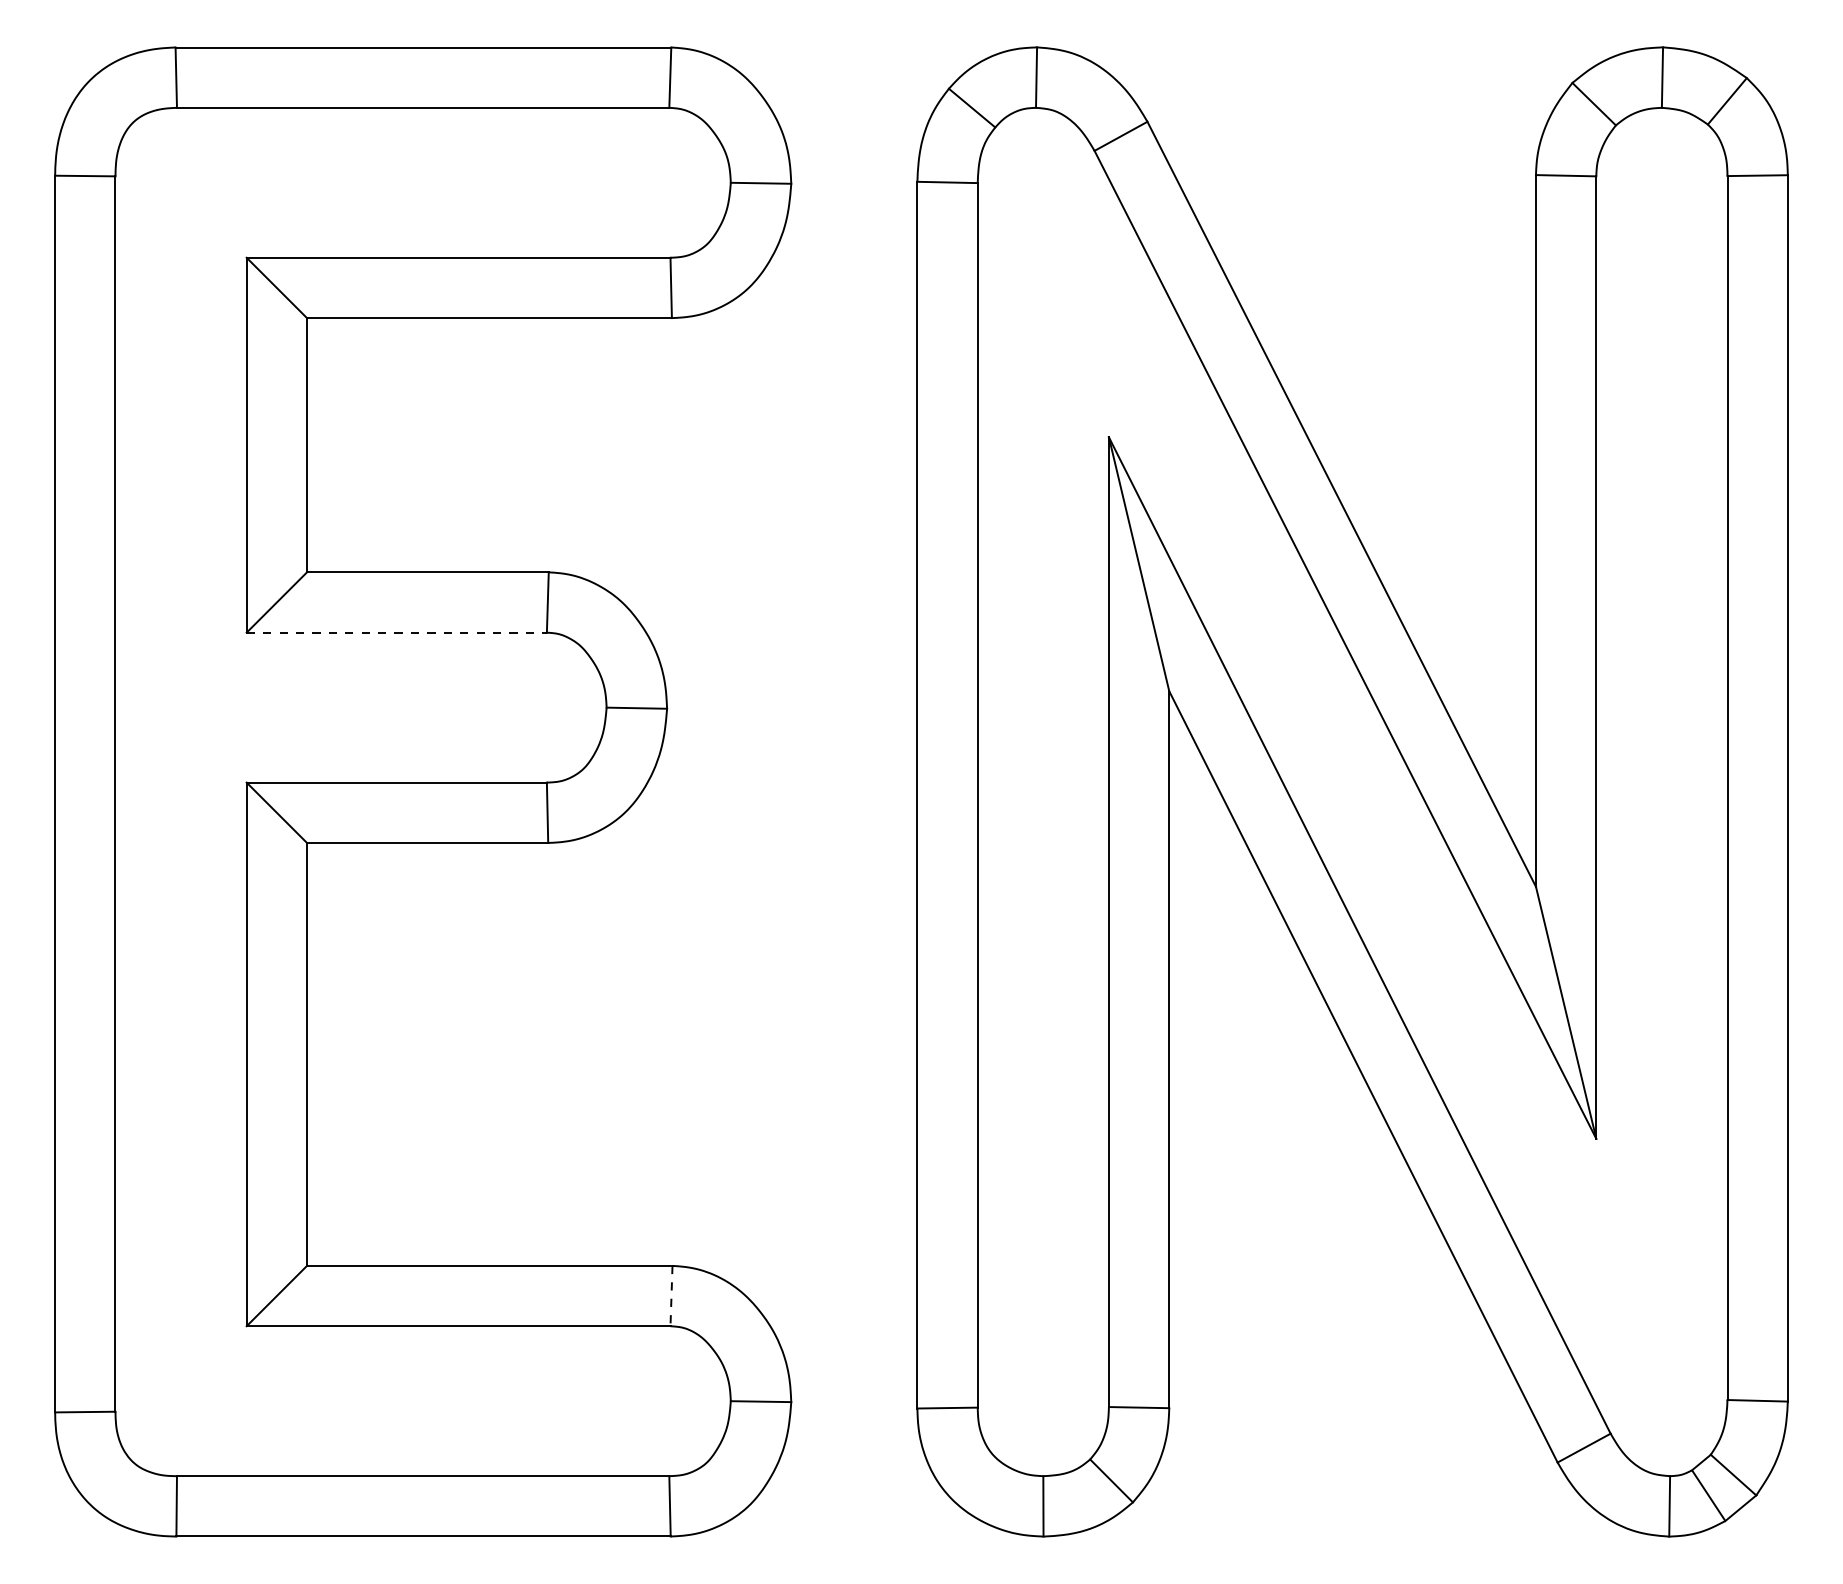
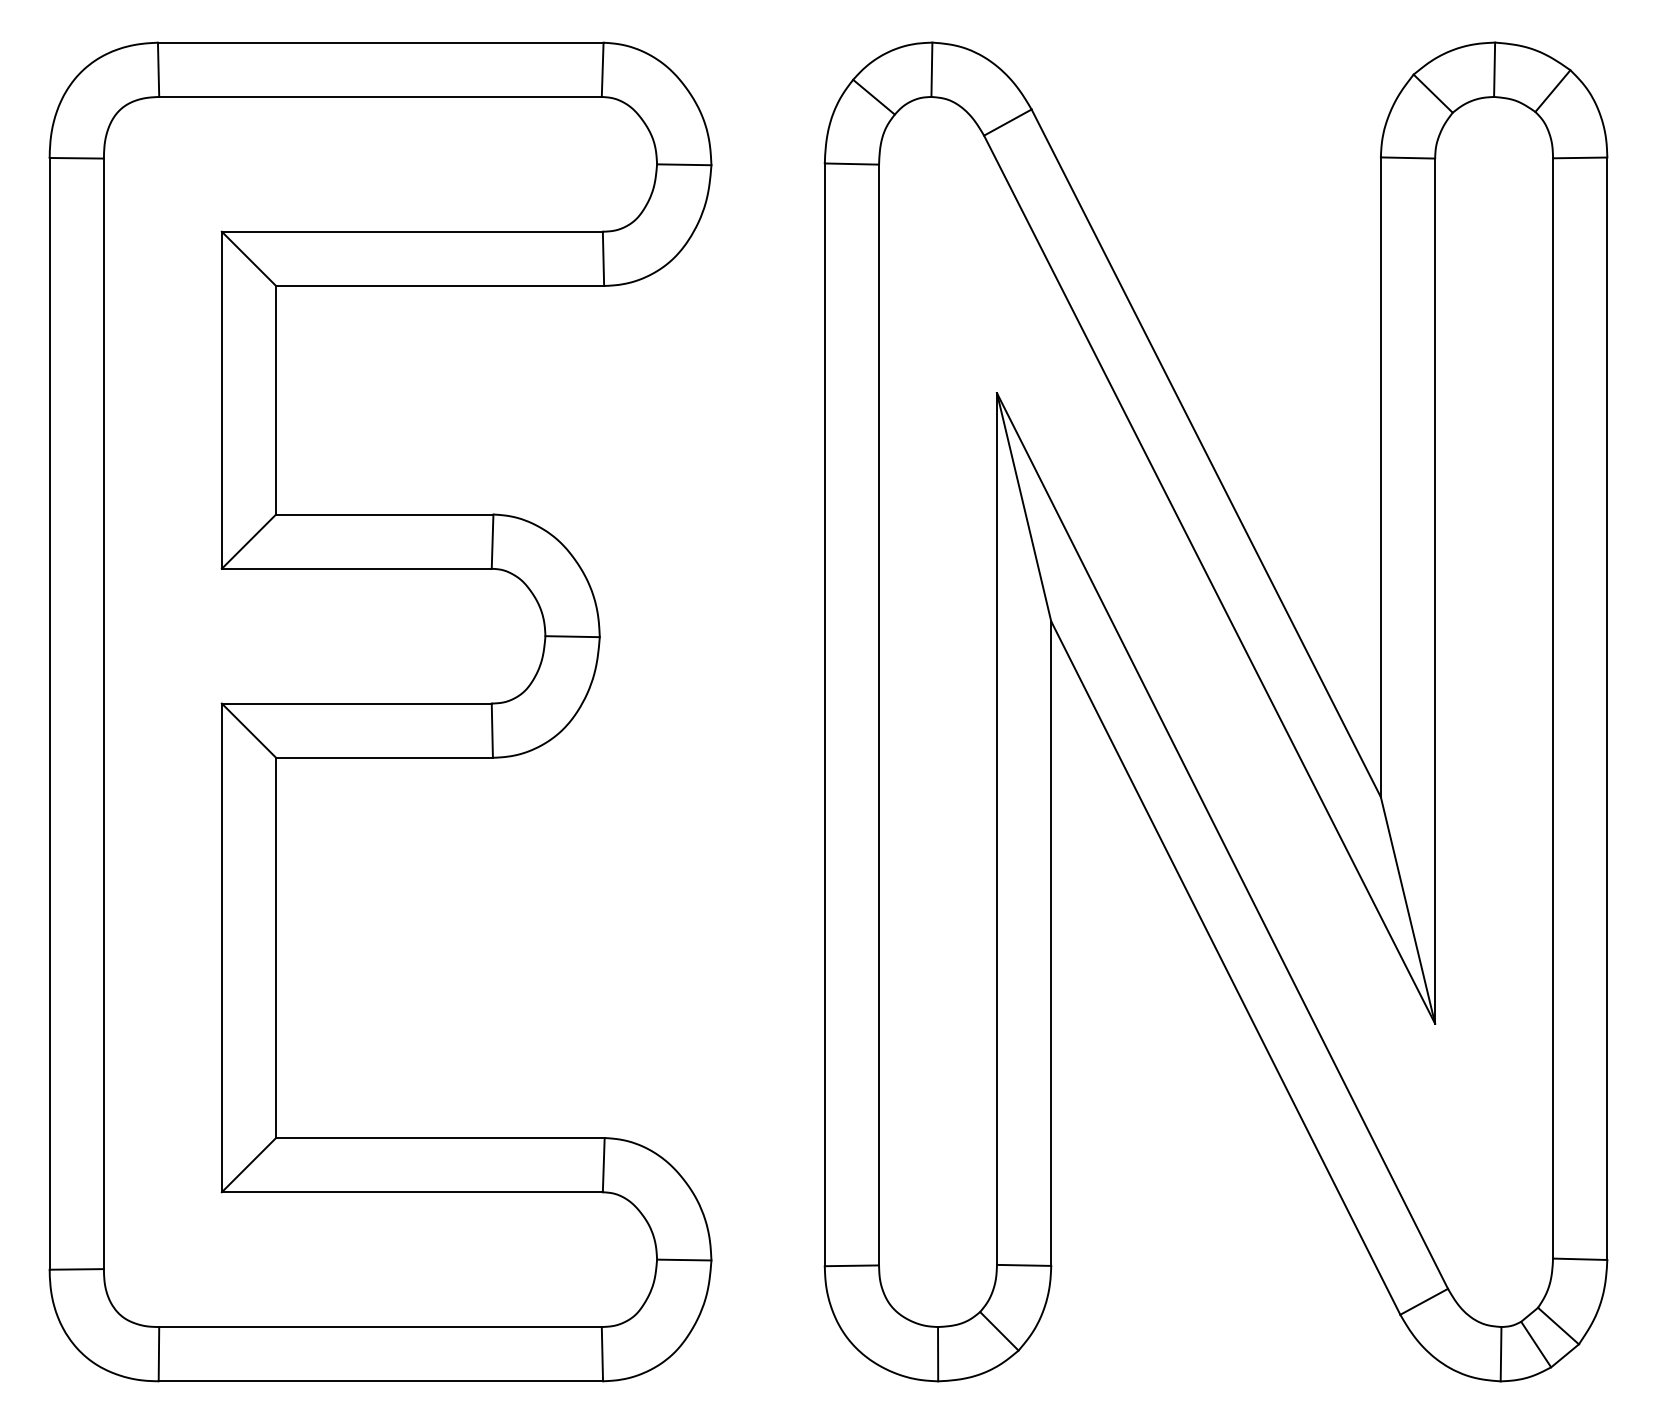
line: (396, 632) -> (356, 568), dashed -> solid
line: (671, 1296) -> (603, 1165), dashed -> solid

